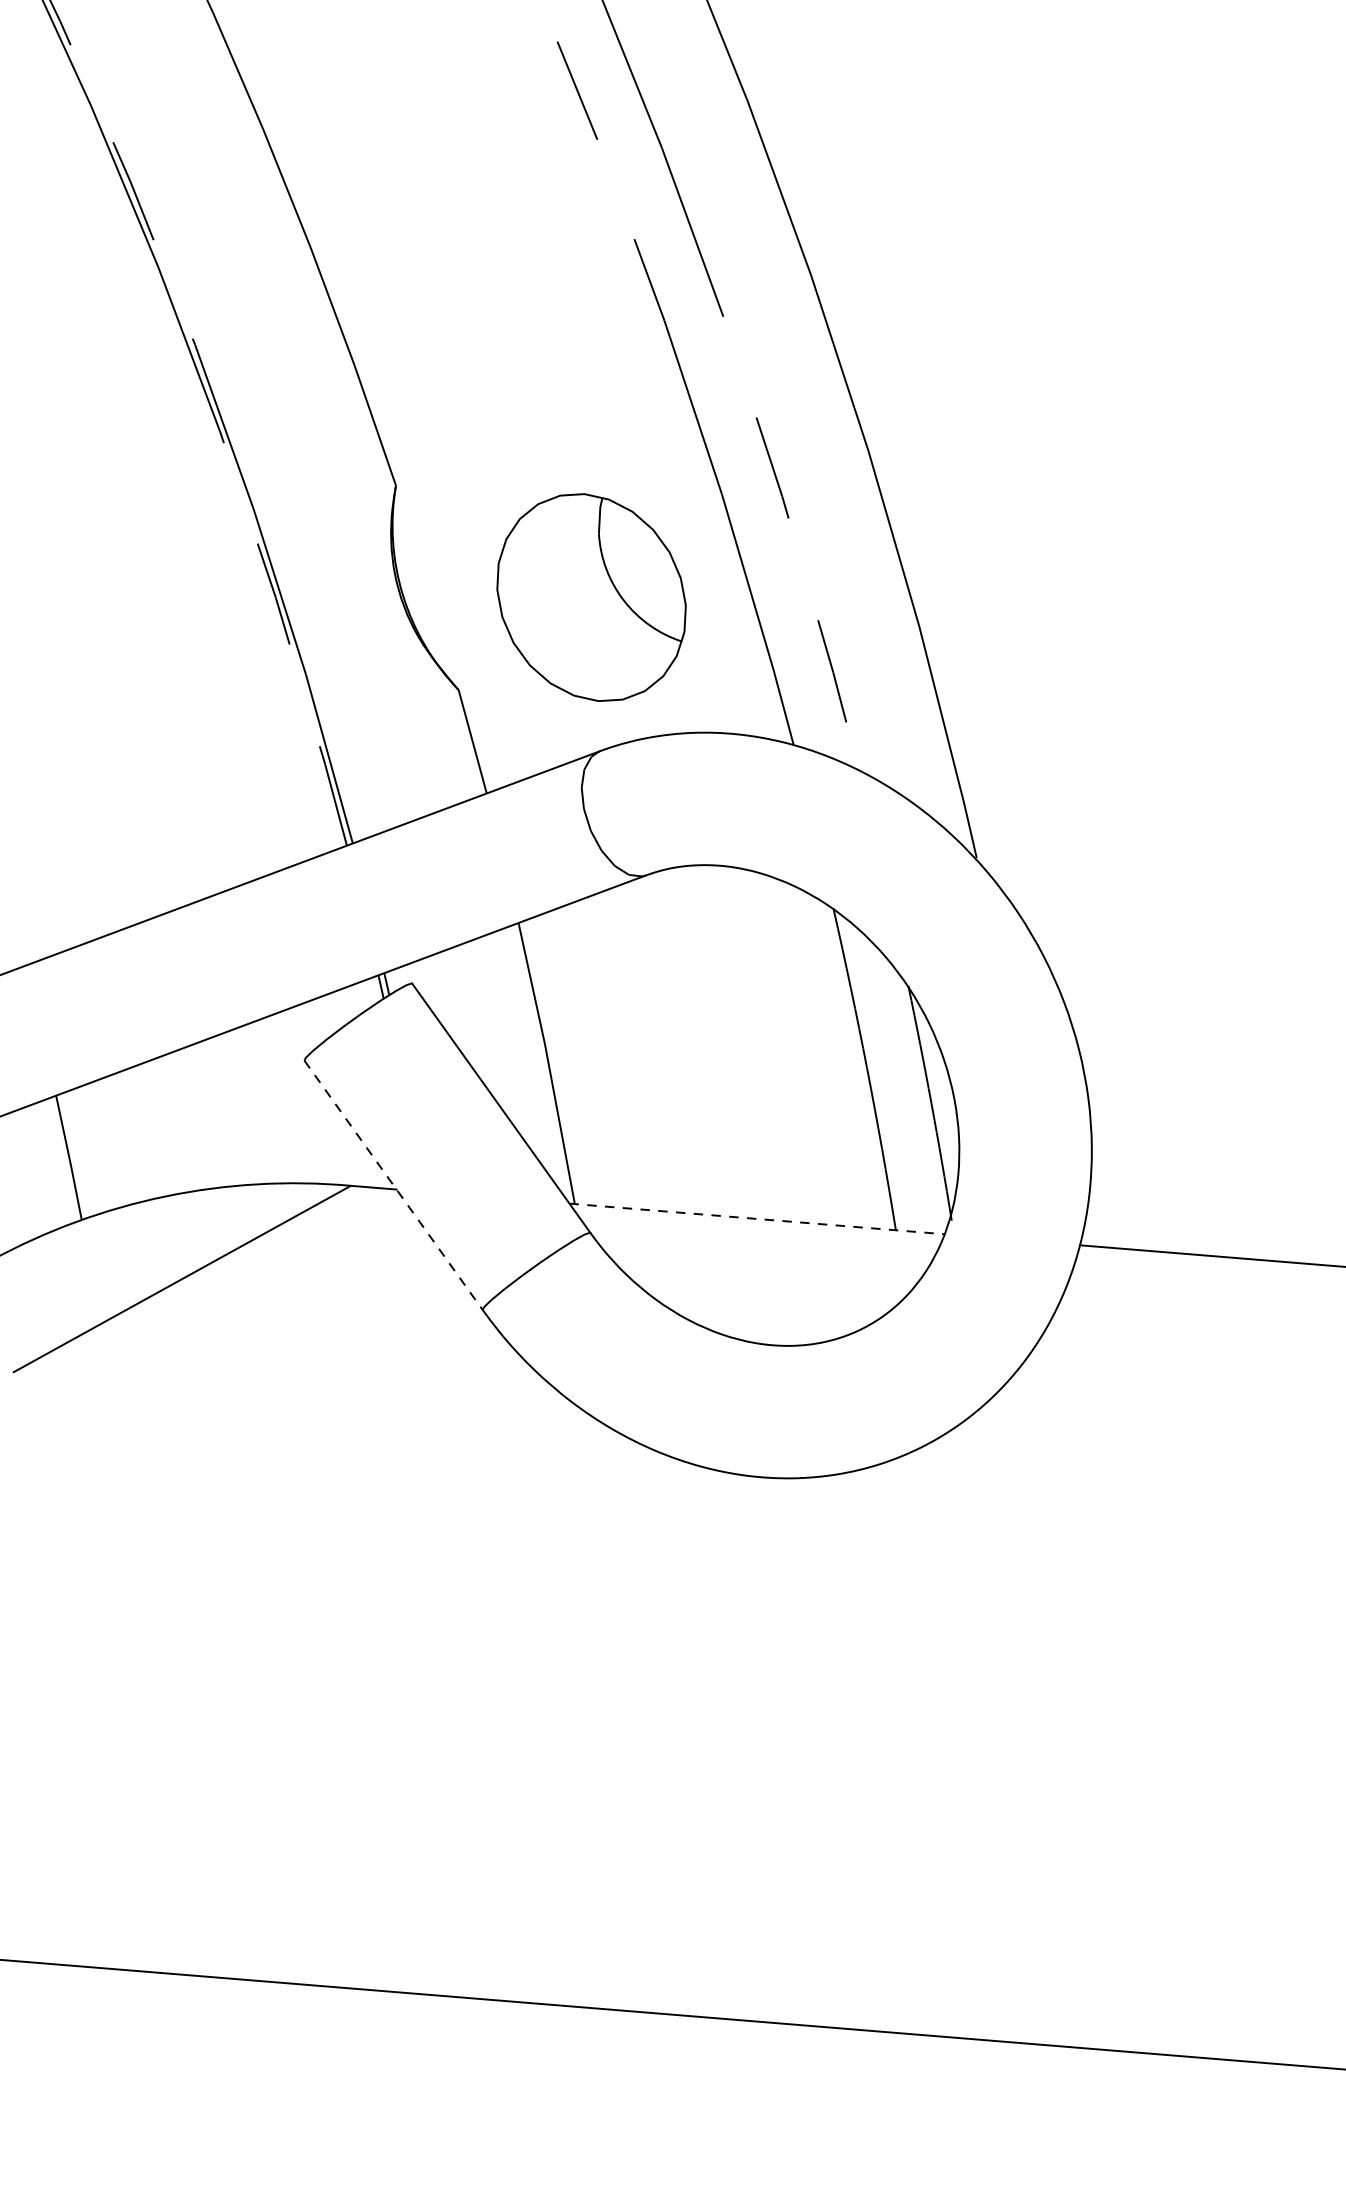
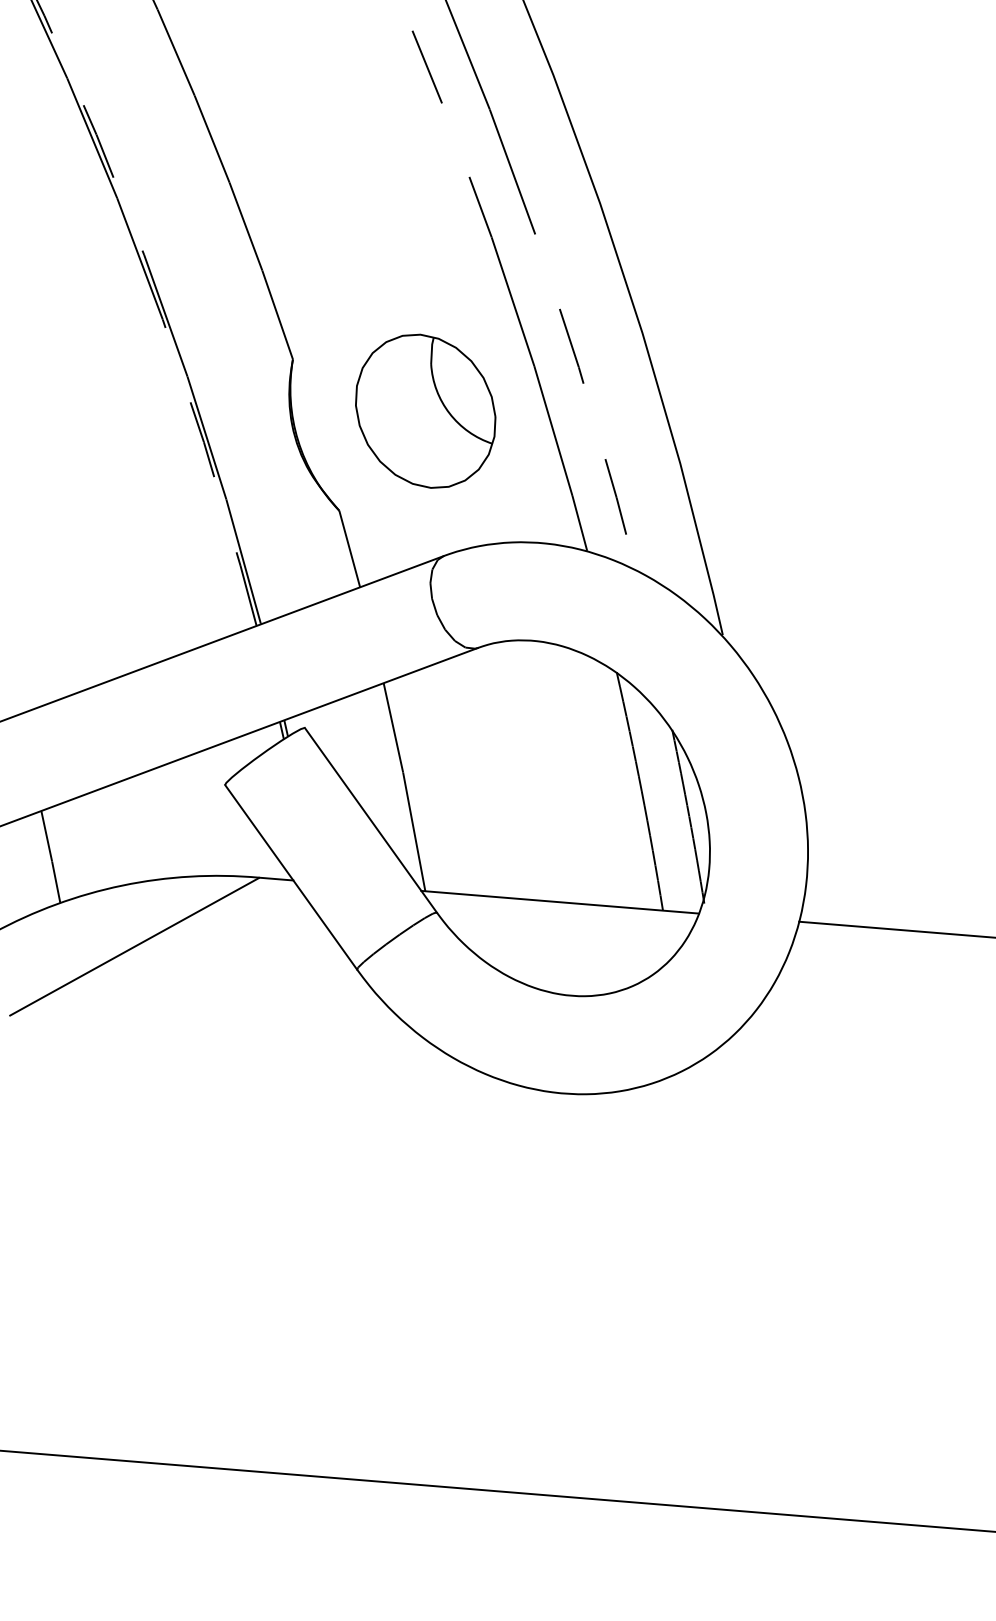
part: (591, 596) -> (425, 410), moved
line: (394, 1185) -> (291, 877), dashed -> solid
line: (757, 1219) -> (560, 902), dashed -> solid

